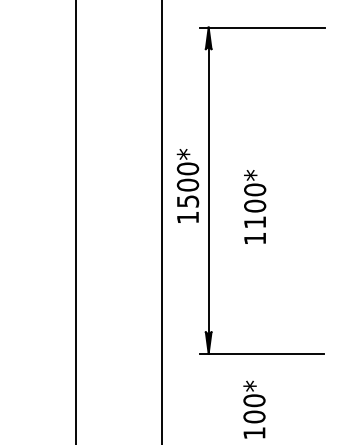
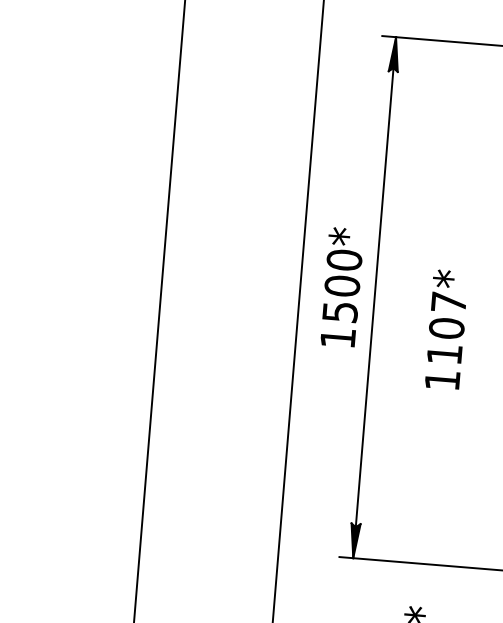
text: (255, 189) -> (449, 301), 1100* -> 1107*

